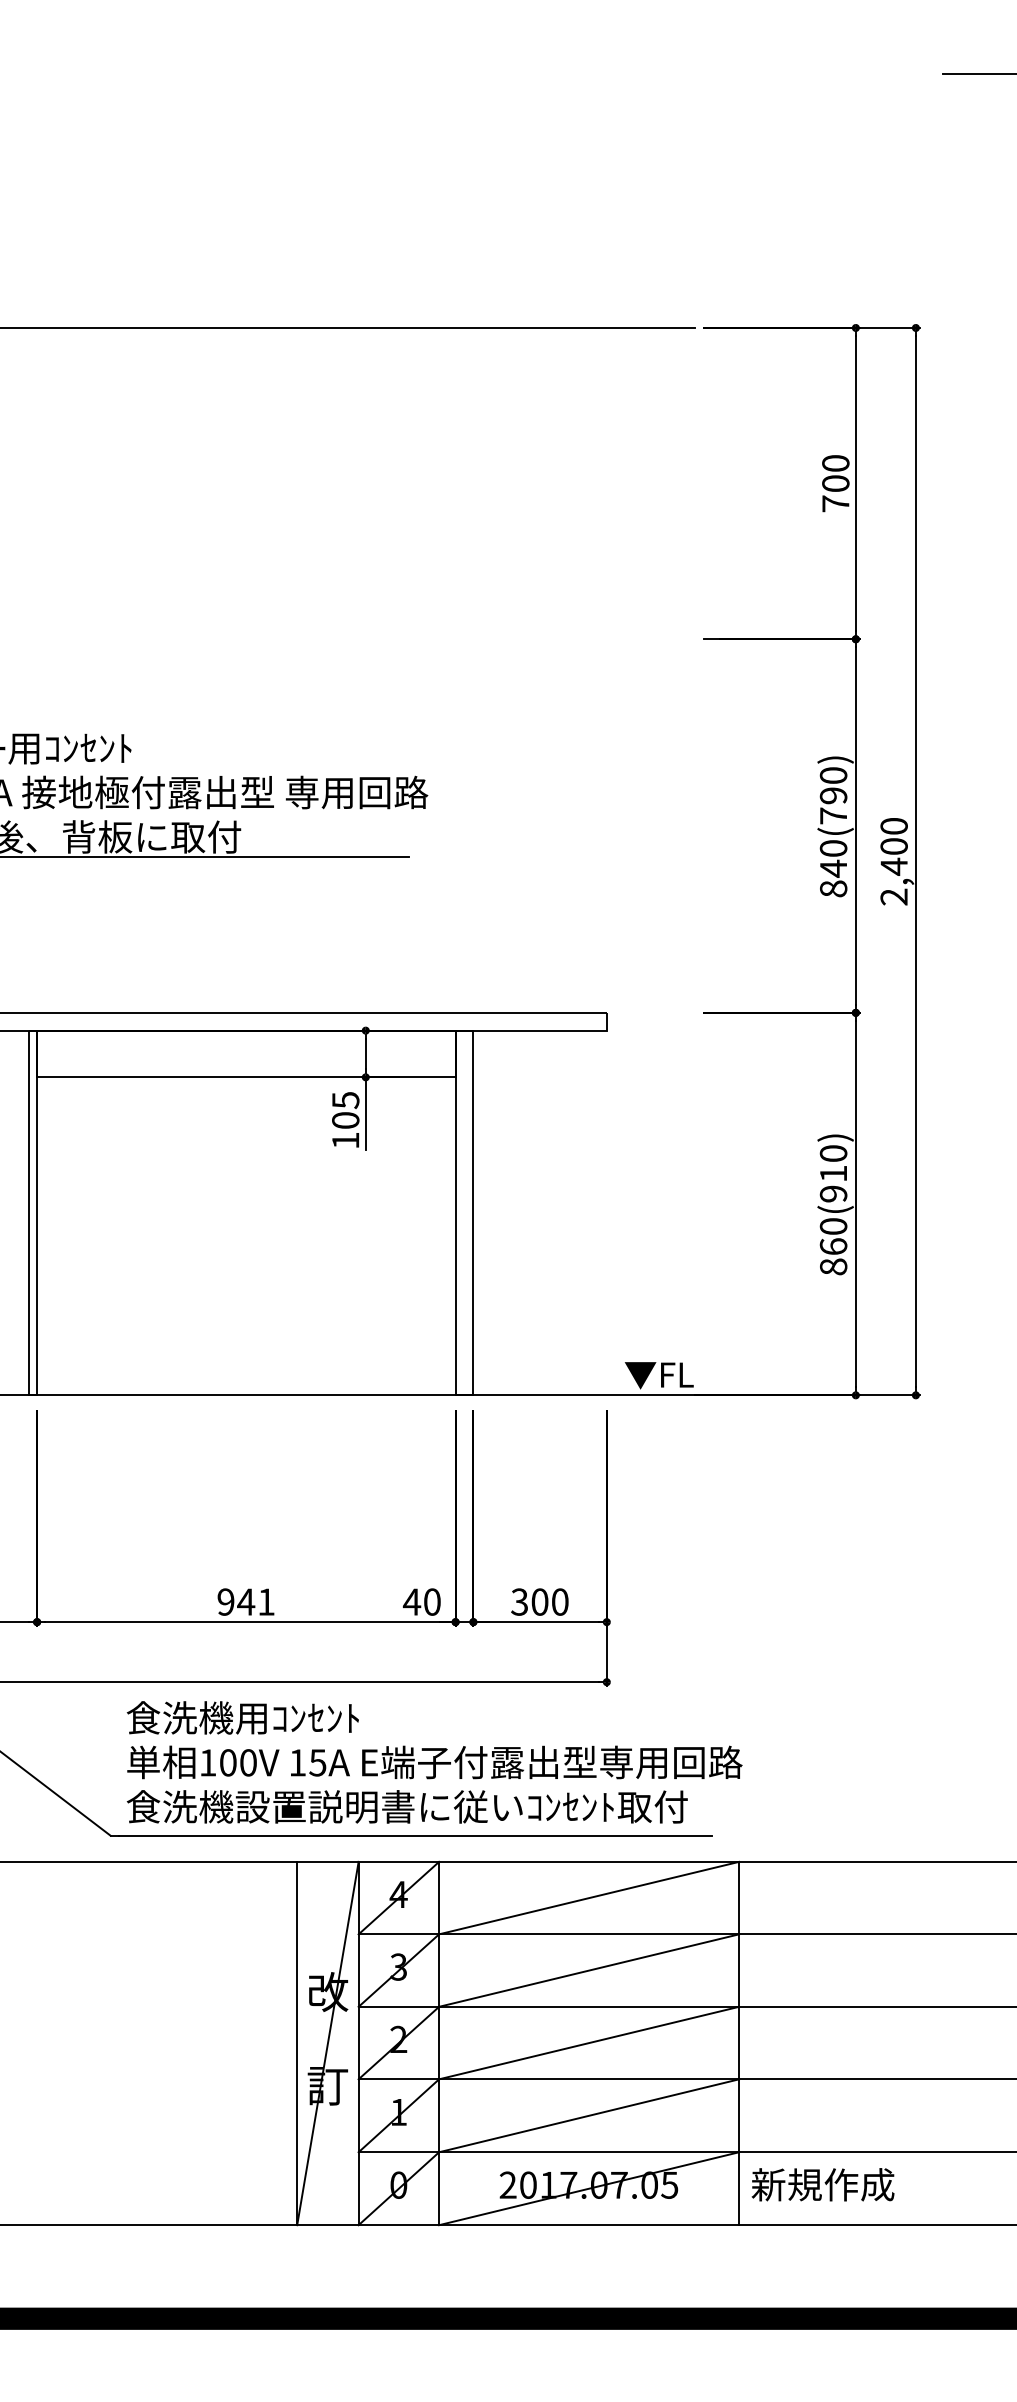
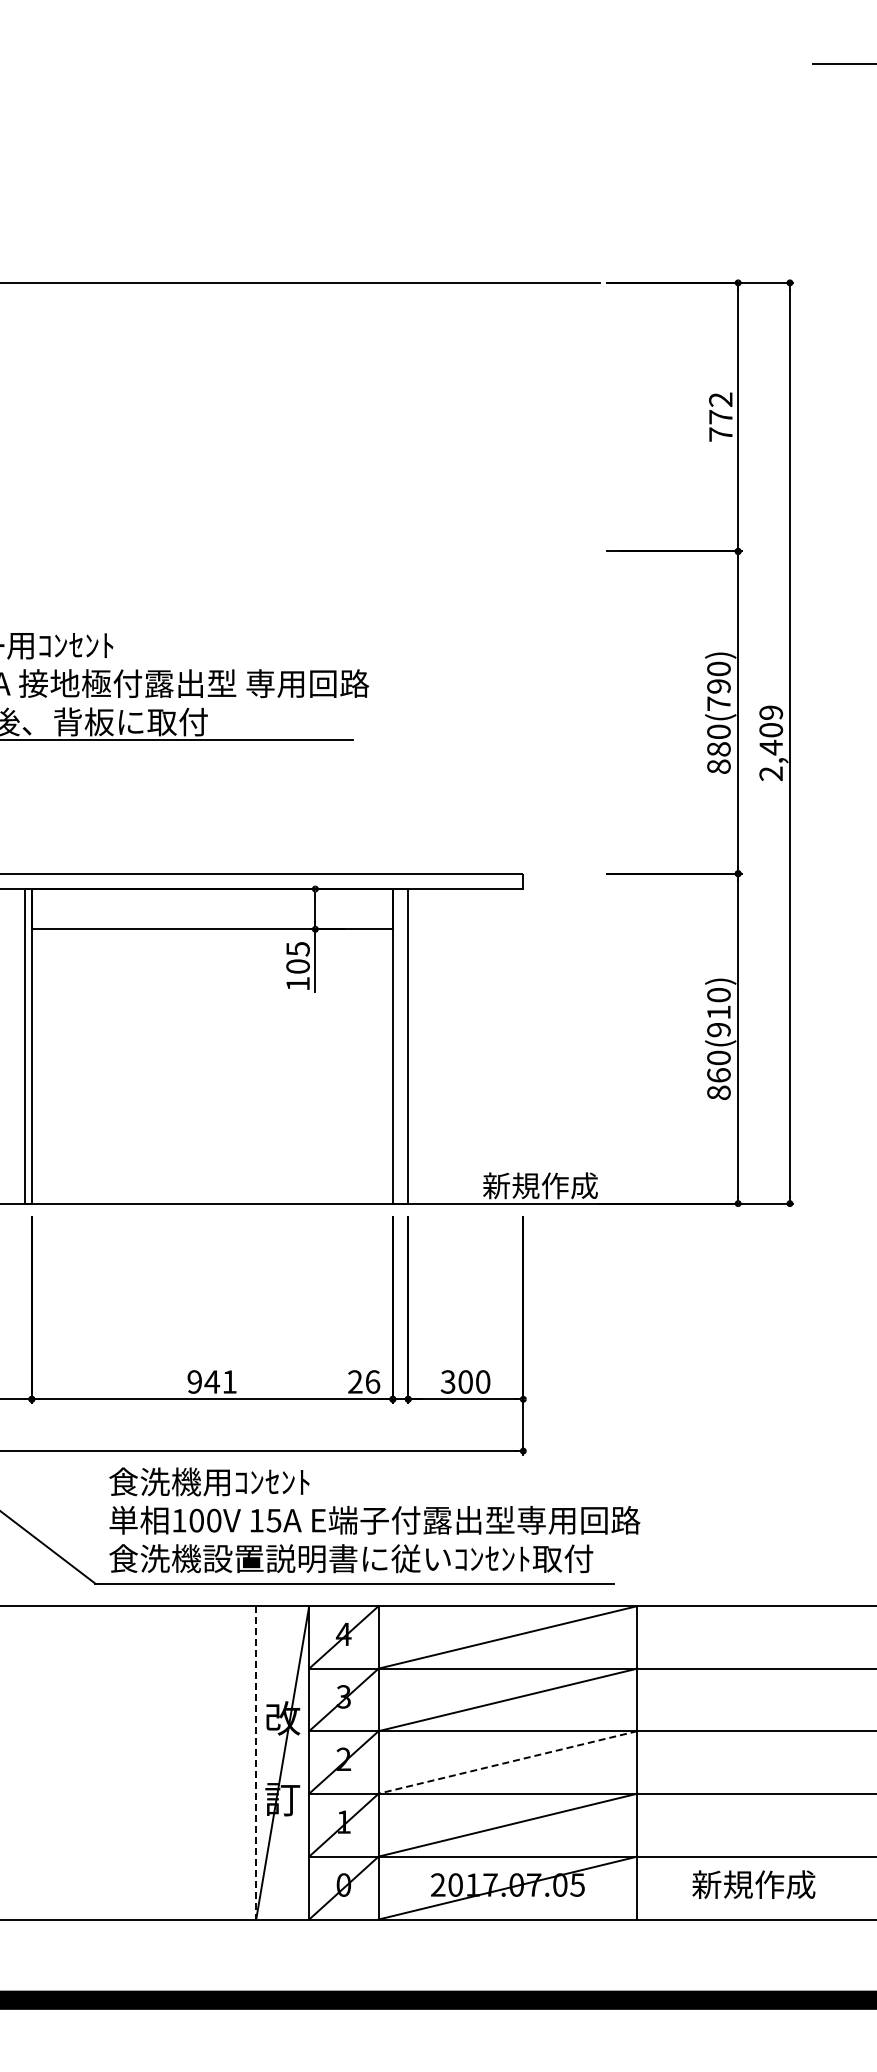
text: (835, 473) -> (720, 408), 700 -> 772
text: (894, 825) -> (771, 712), 2,400 -> 2,409
text: (833, 868) -> (718, 749), 840(790) -> 880(790)
text: (626, 1374) -> (540, 1185), ▼FL -> 新規作成
text: (421, 1601) -> (363, 1381), 40 -> 26
line: (297, 2043) -> (256, 1762), solid -> dashed
line: (588, 2043) -> (507, 1762), solid -> dashed
text: (822, 2184) -> (753, 1884), moved

